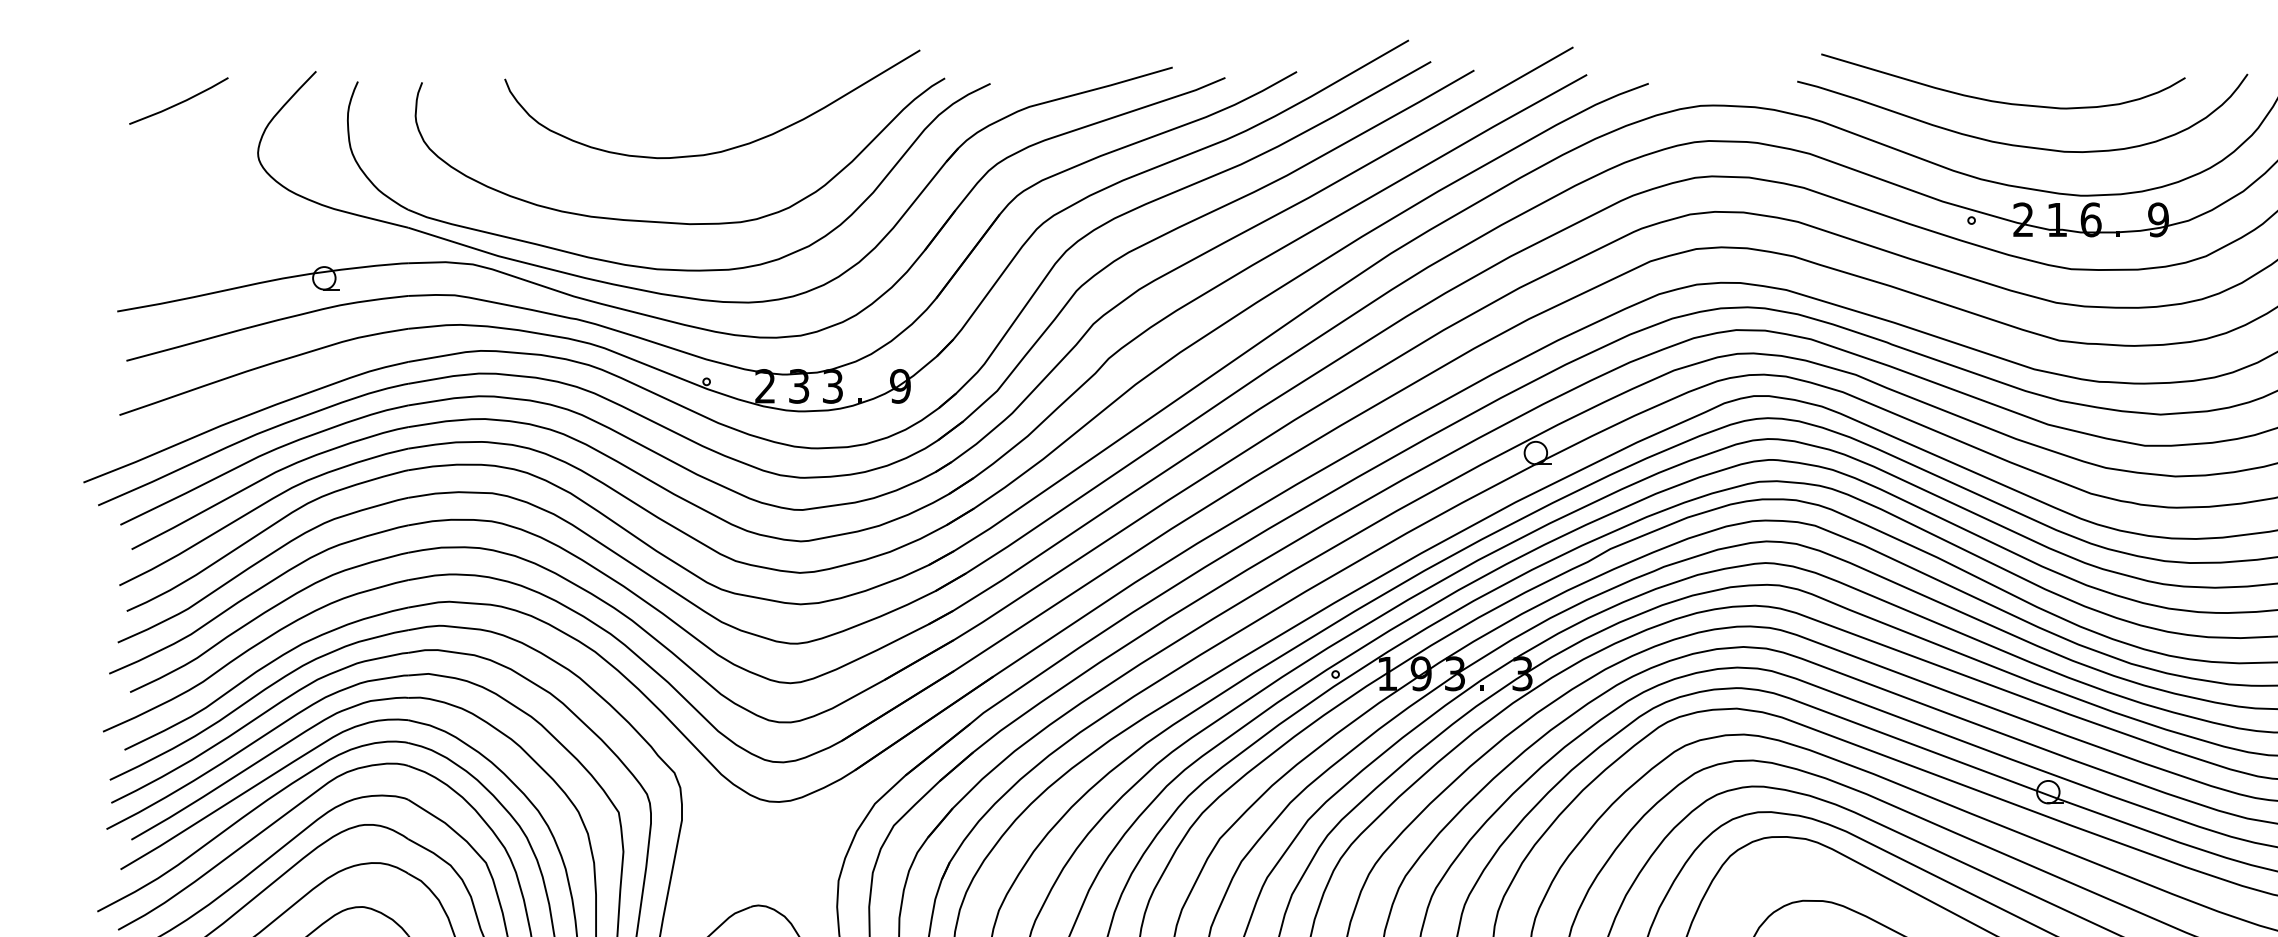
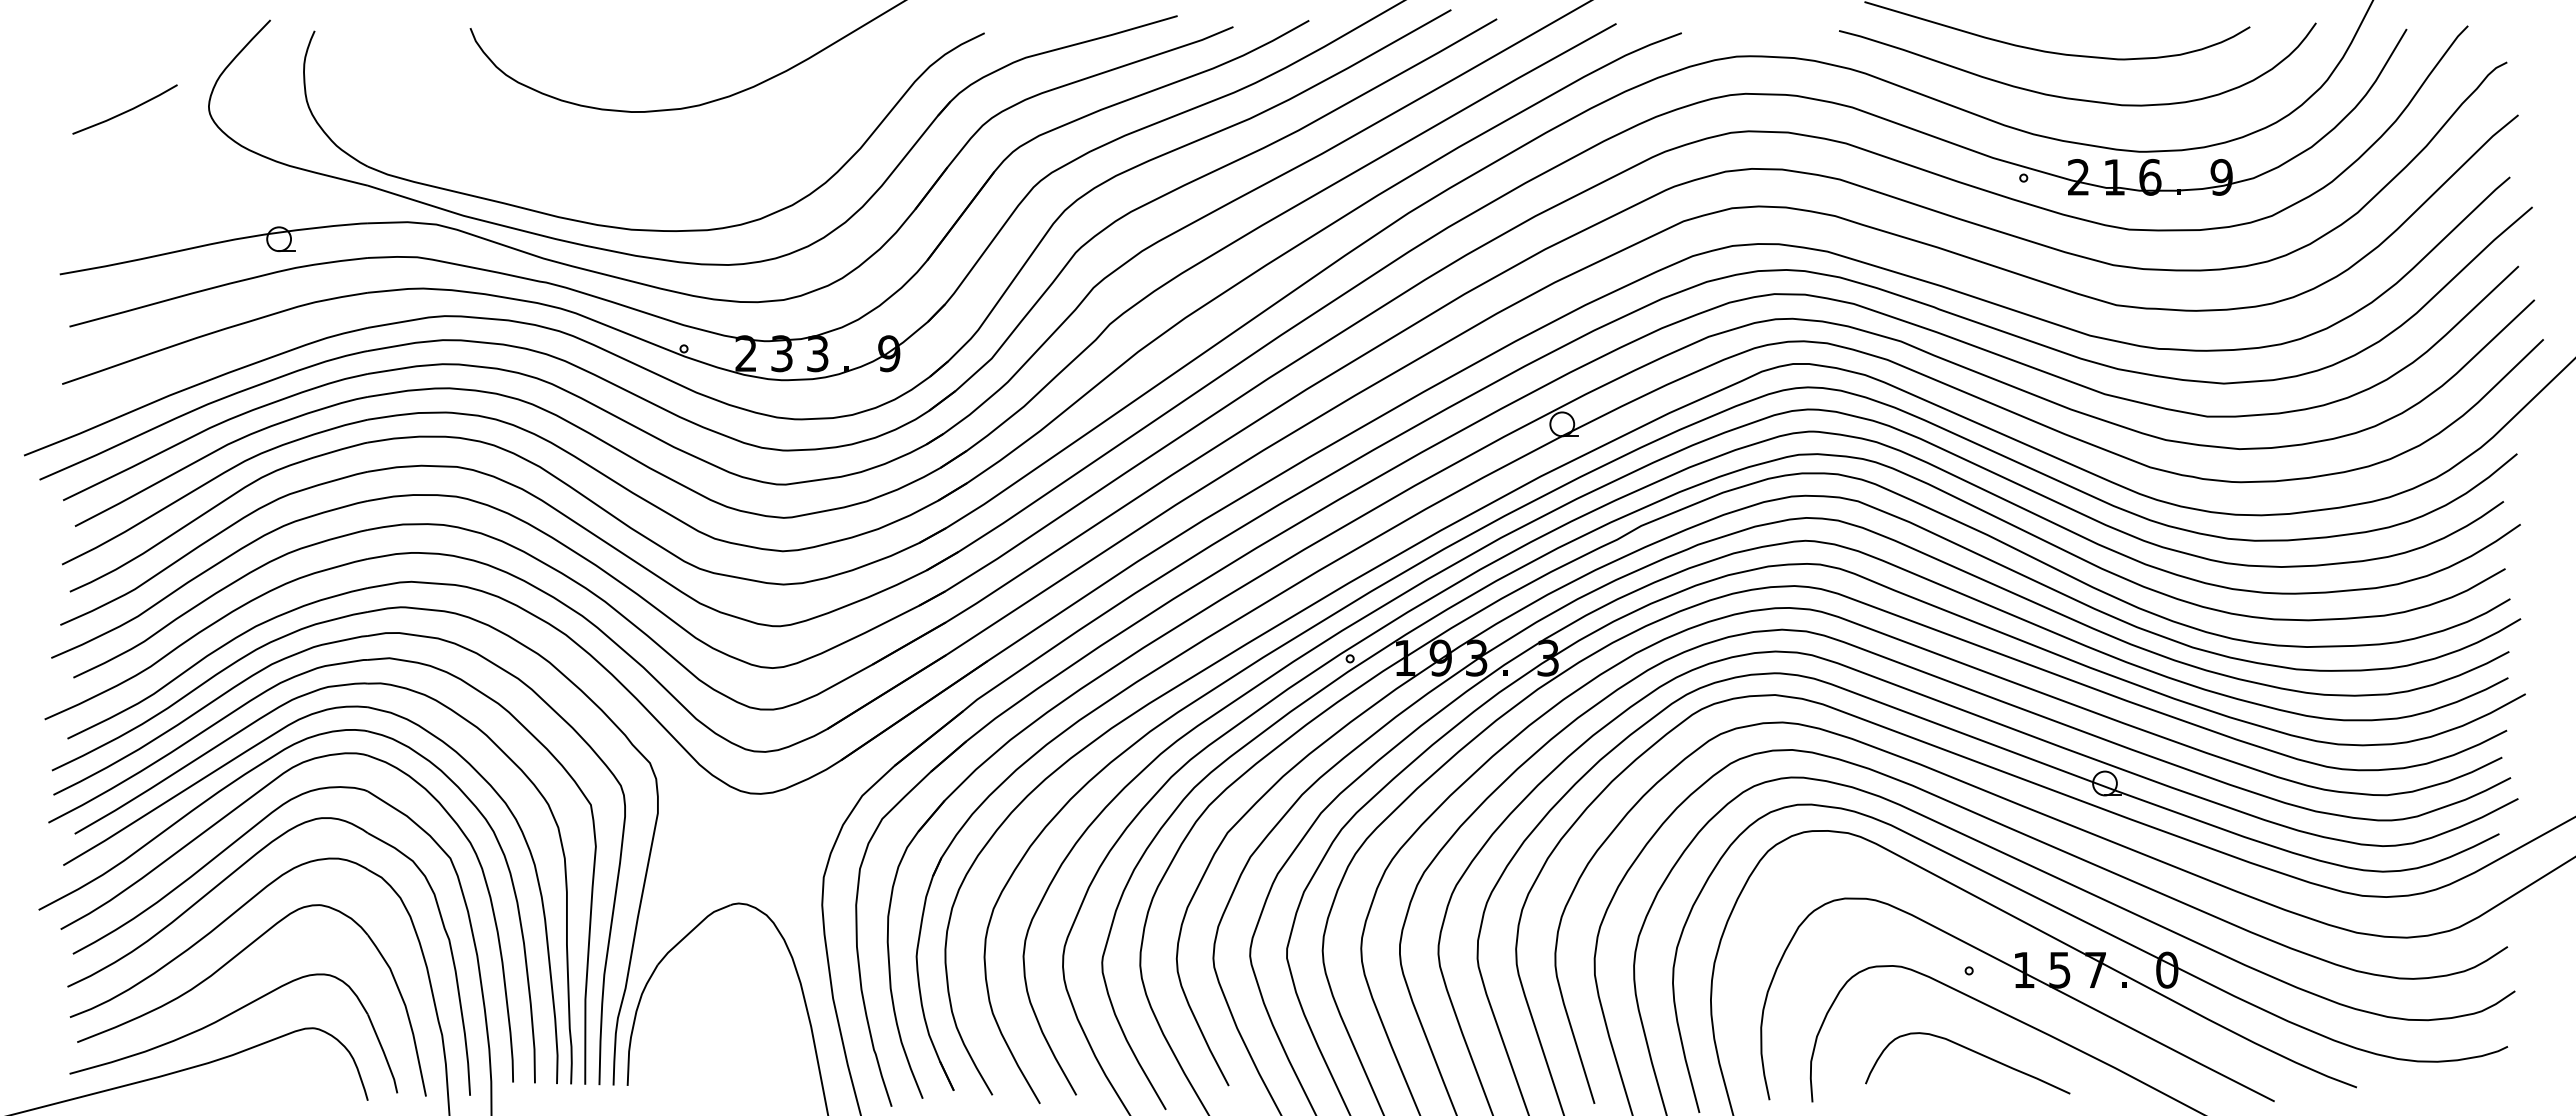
line: (178, 102) -> (124, 111), moved
curve: (673, 221) -> (648, 179), removed

